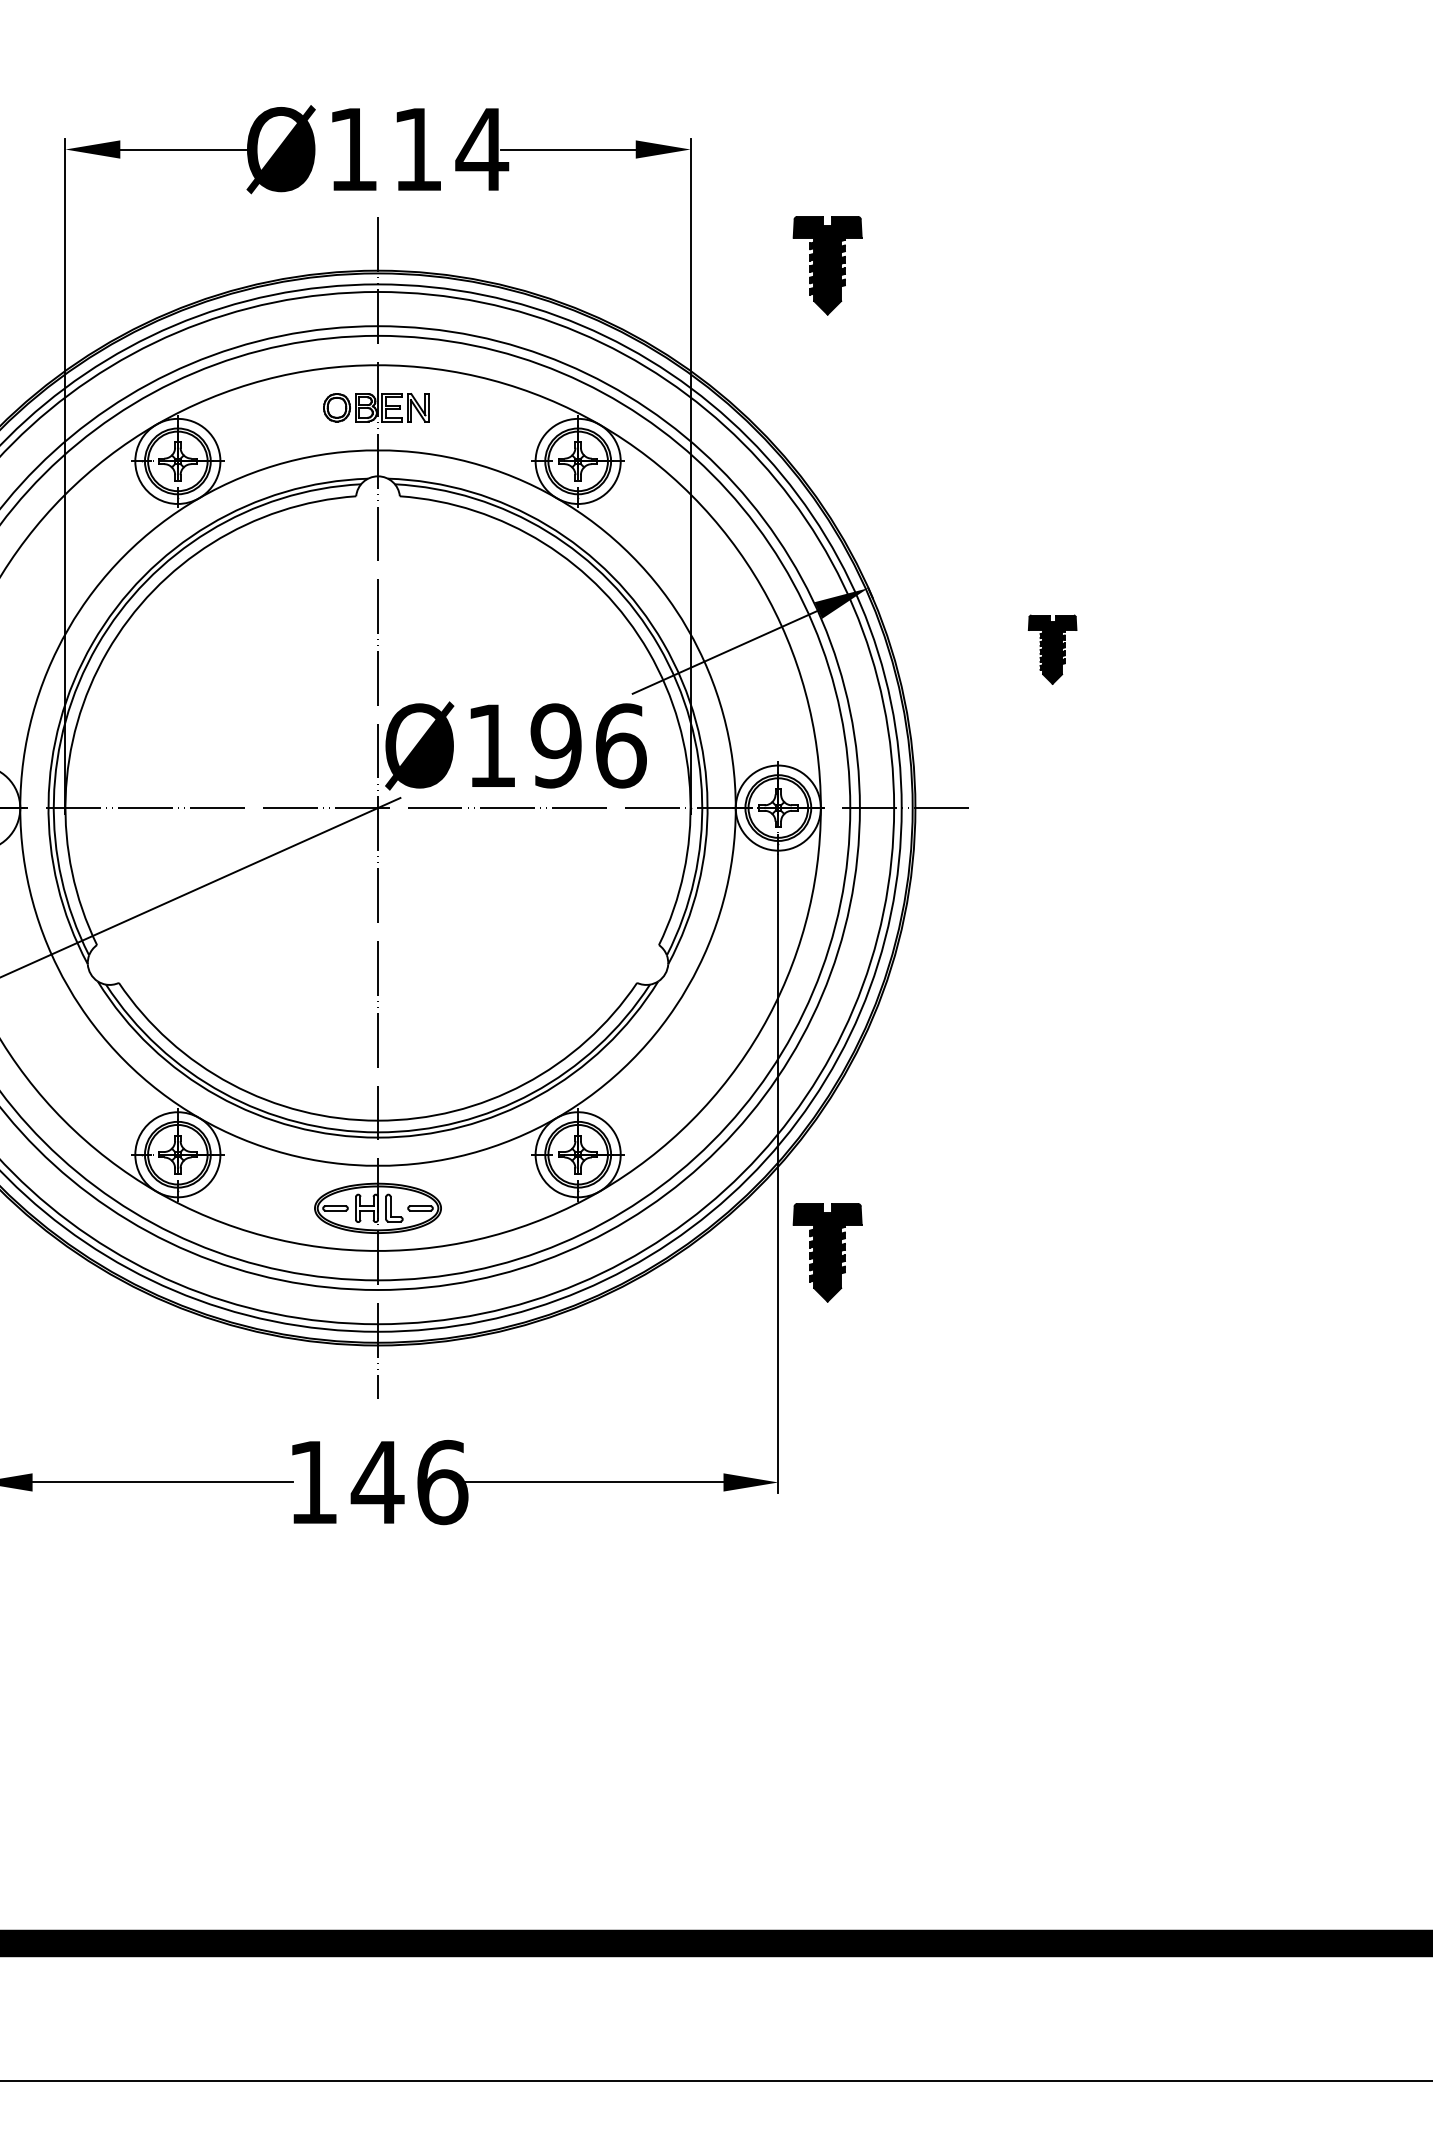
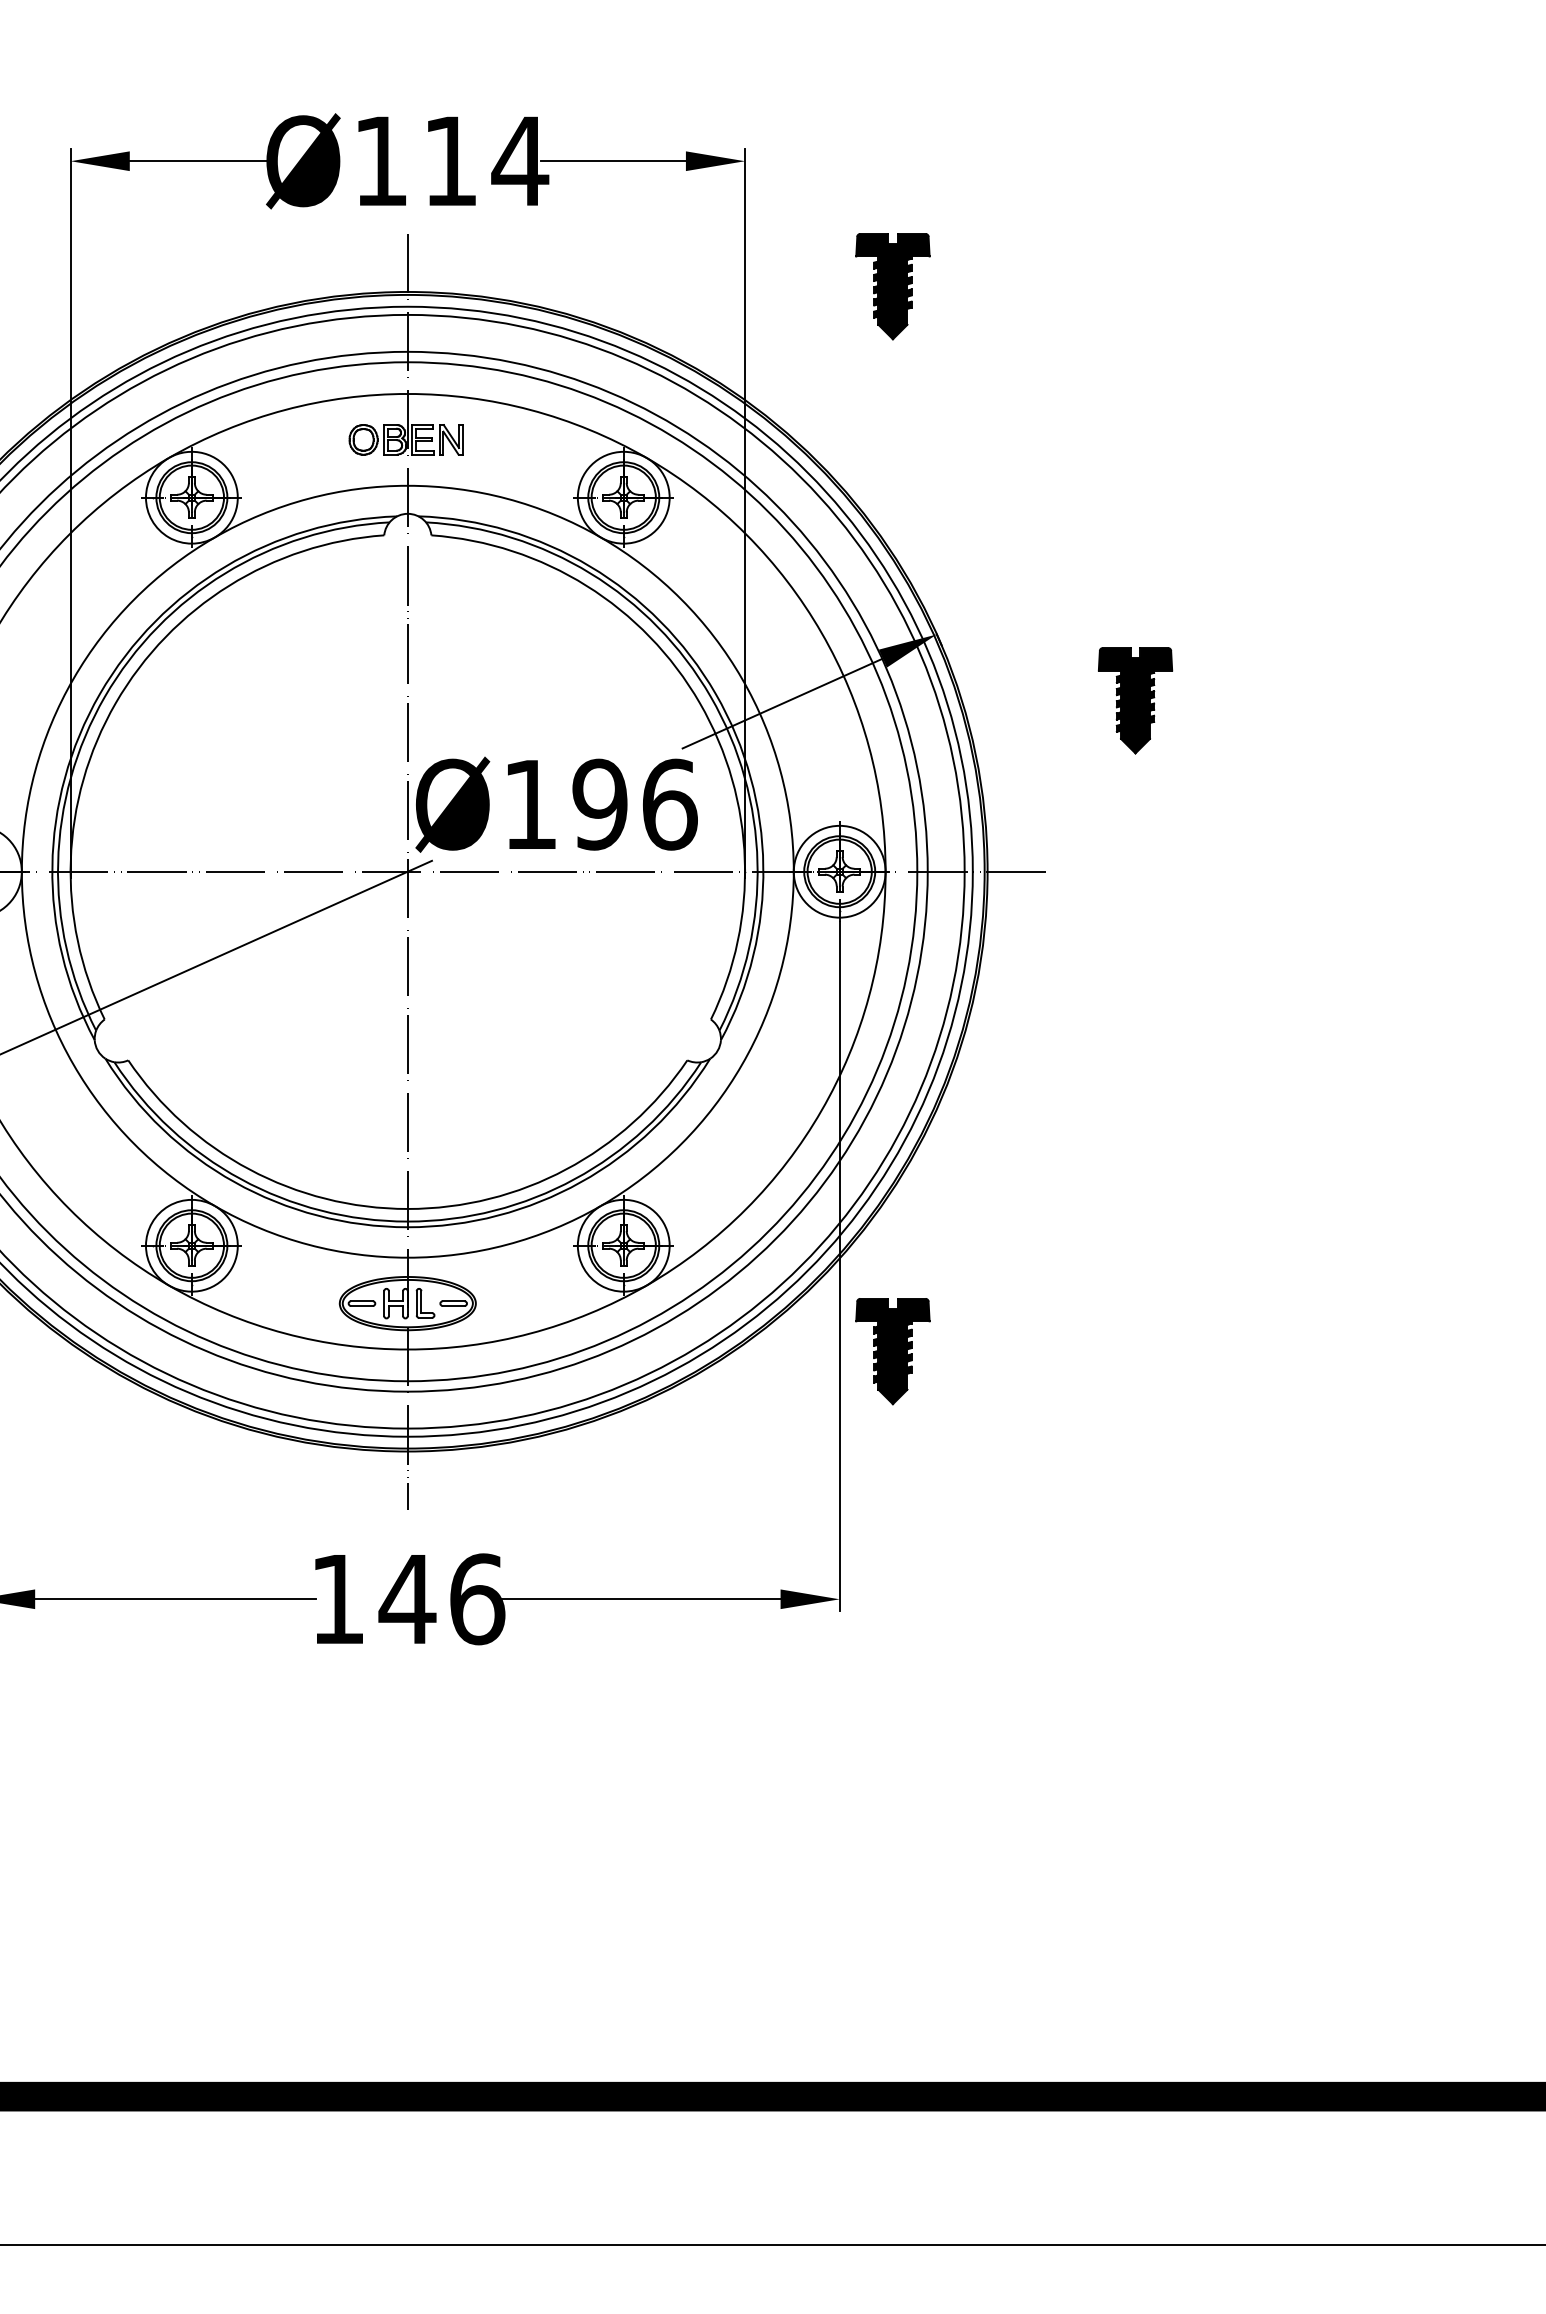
part: (1052, 649) -> (1135, 700), size x1.43

